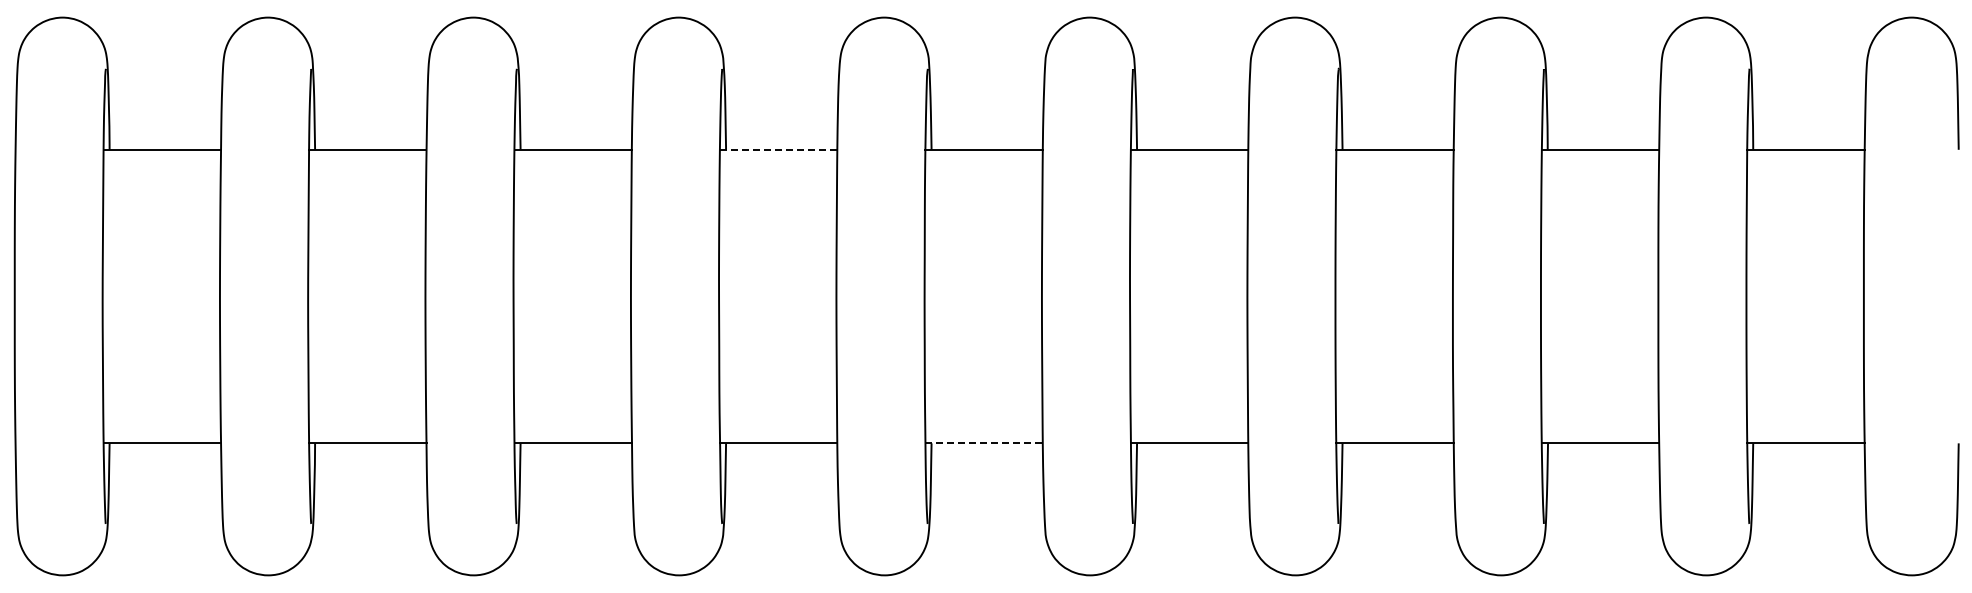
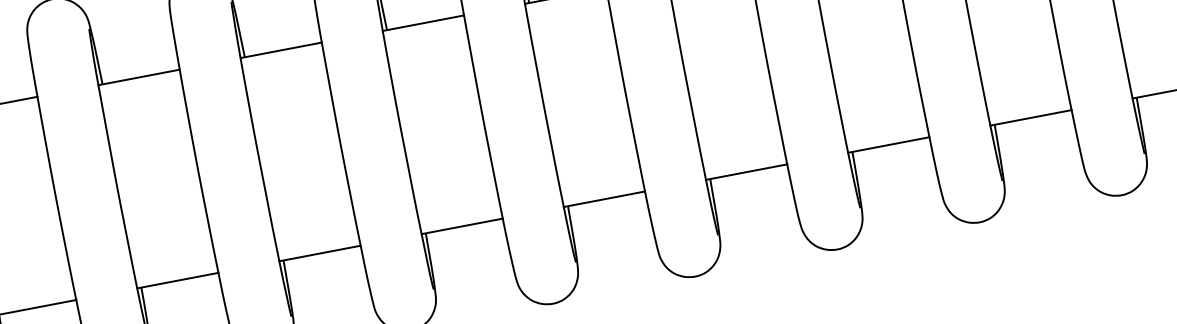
line: (778, 149) -> (423, 23), dashed -> solid
line: (984, 443) -> (604, 199), dashed -> solid

